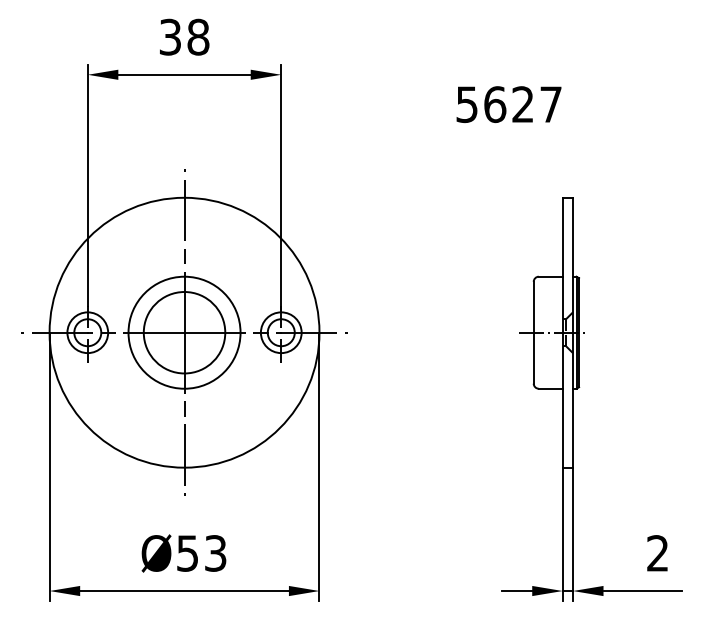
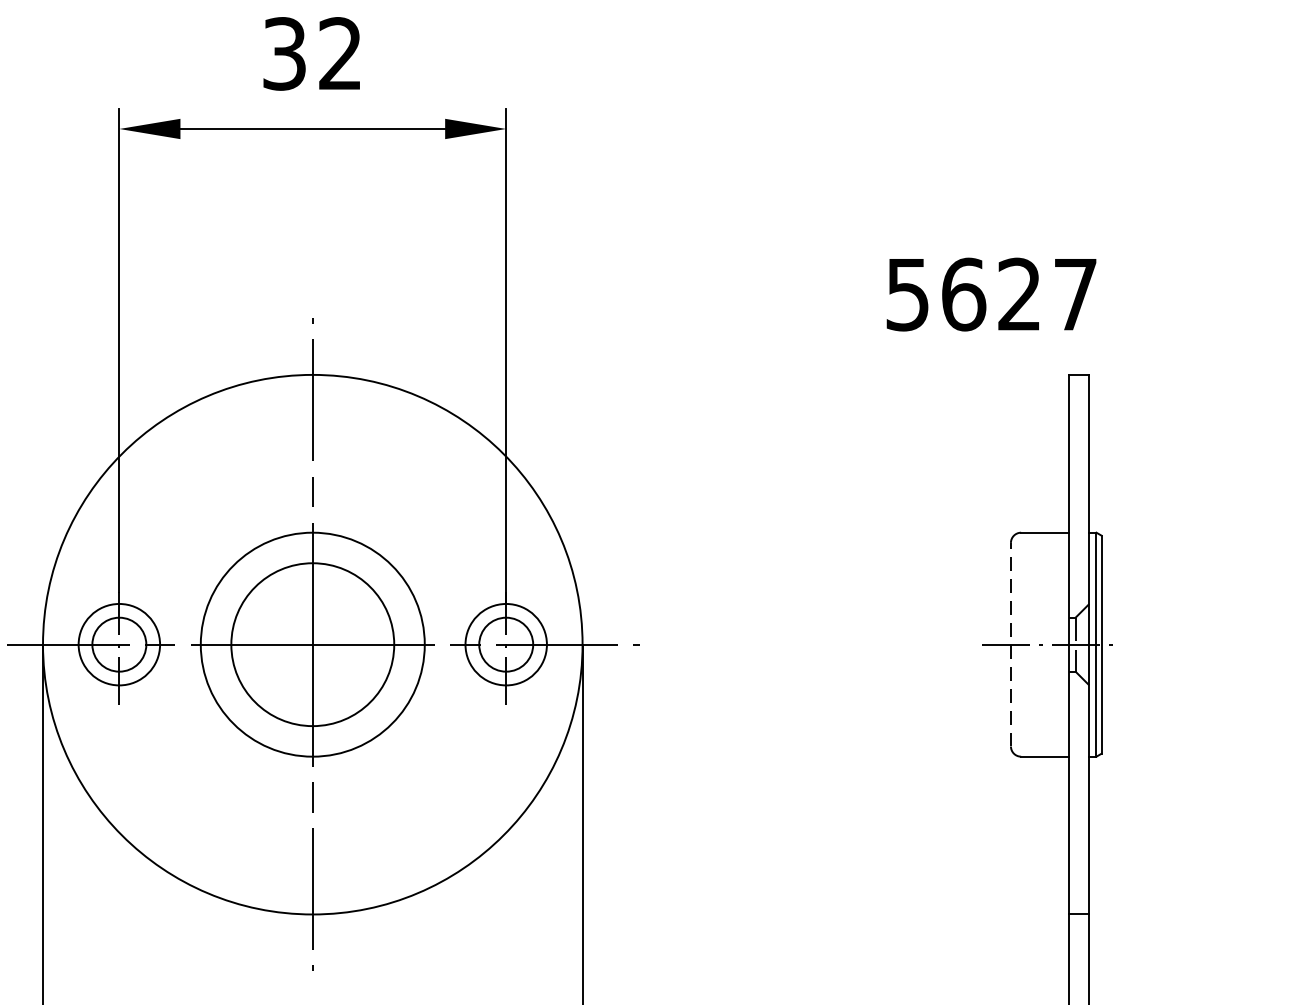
text: (198, 36) -> (340, 52), 38 -> 32
text: (508, 104) -> (990, 294), moved
line: (533, 332) -> (1010, 644), solid -> dashed

